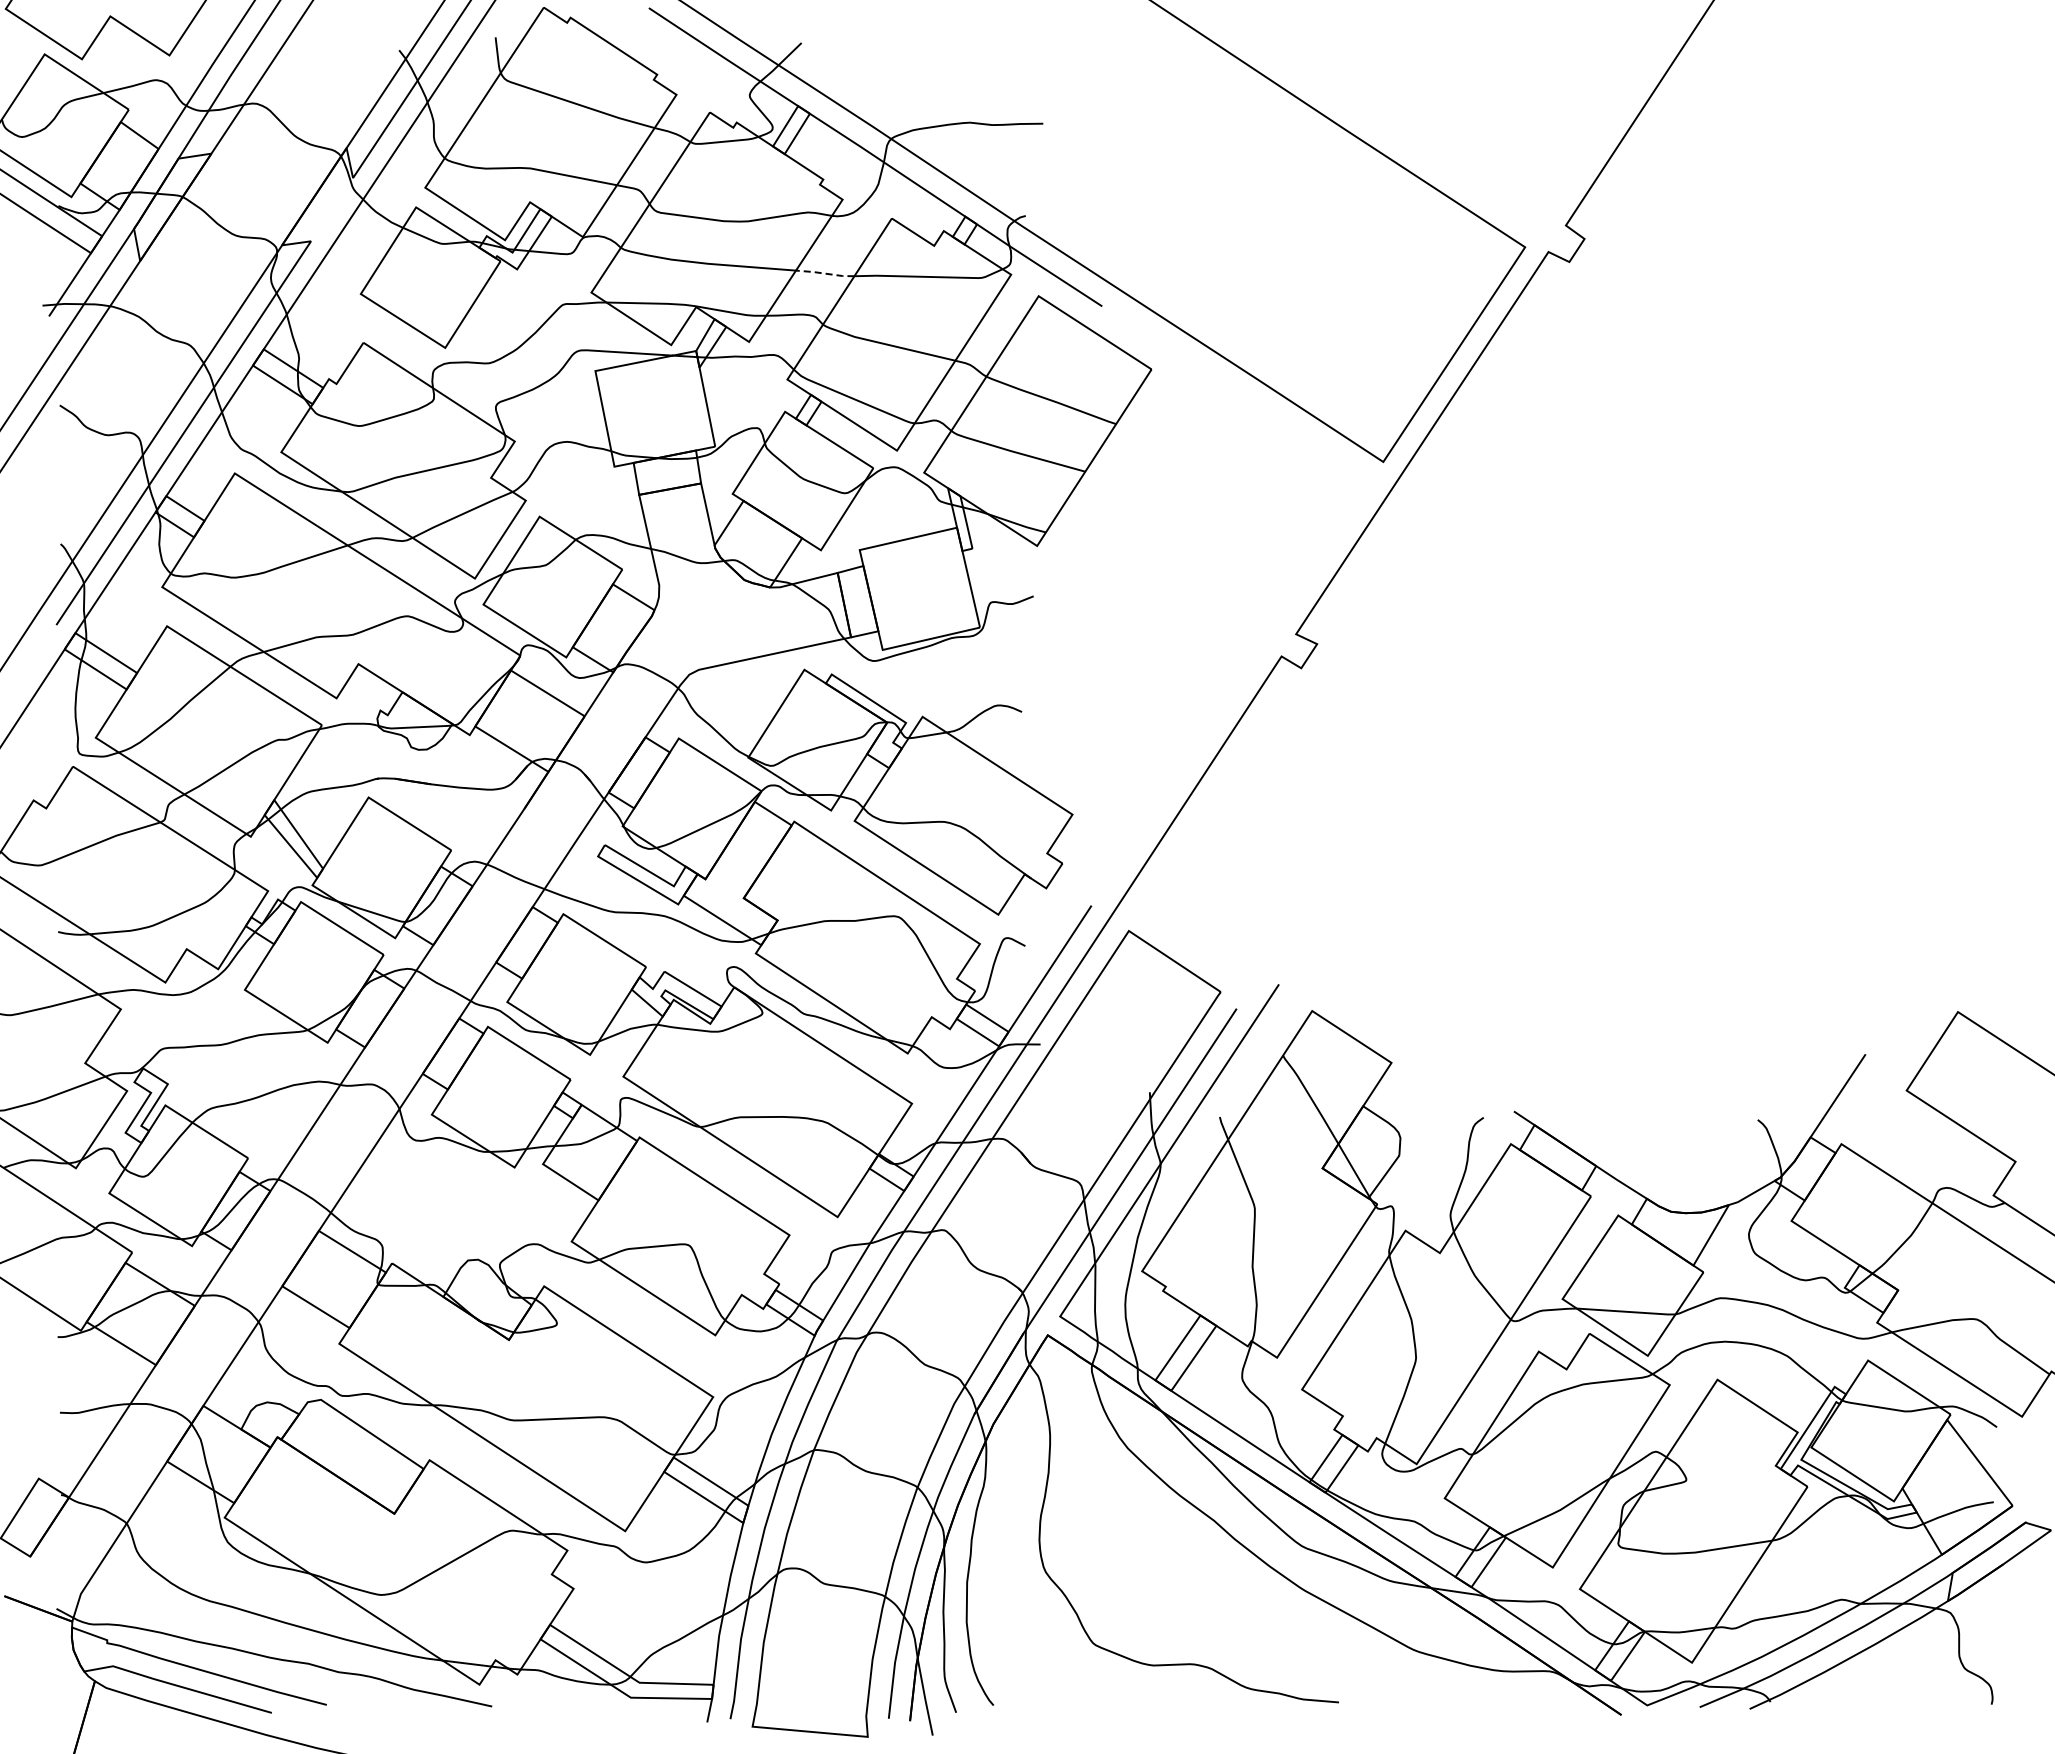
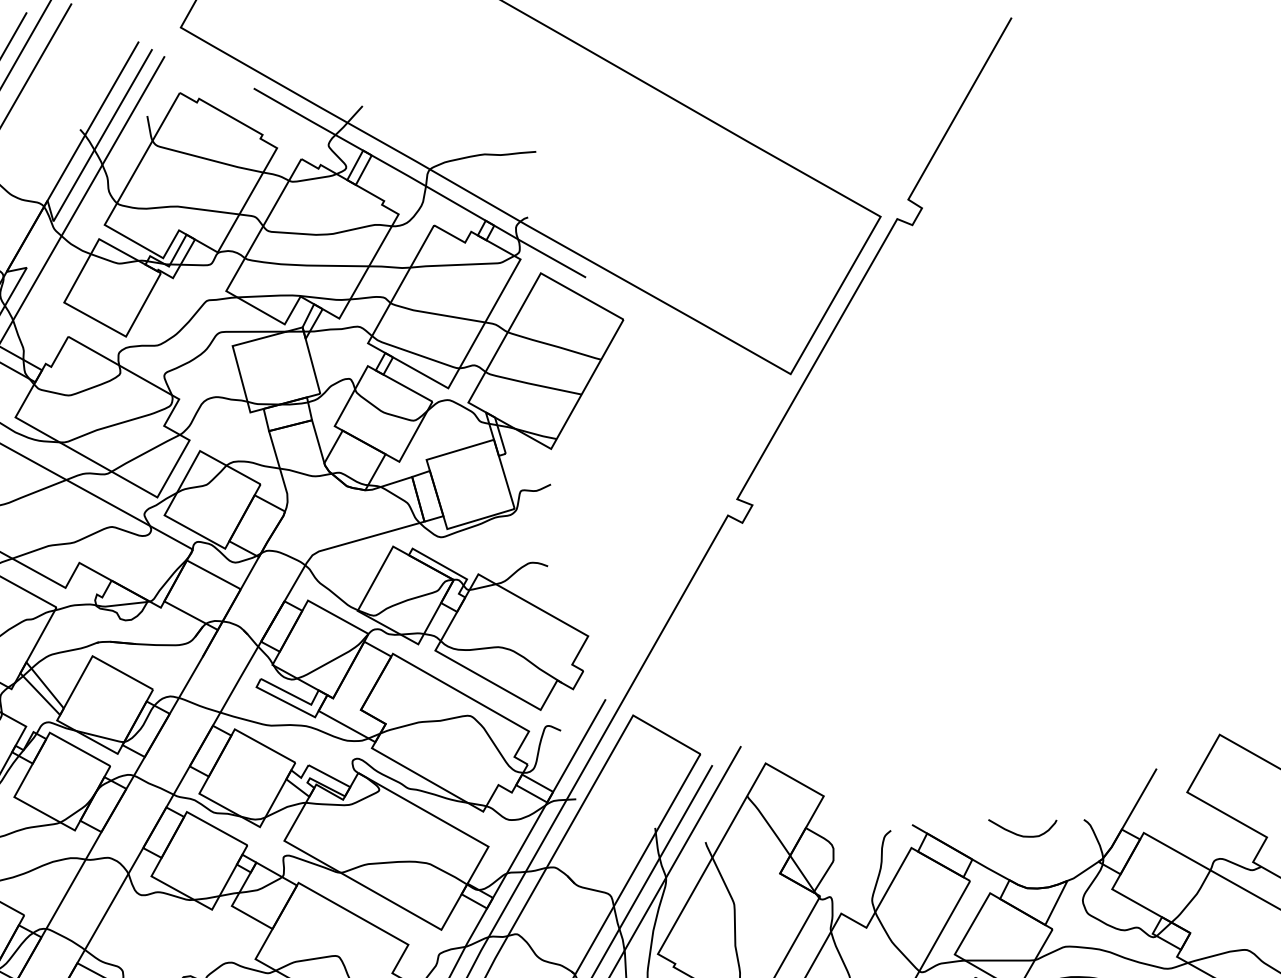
line: (825, 273) -> (389, 267), dashed -> solid
curve: (1666, 1135) -> (1020, 834), added

